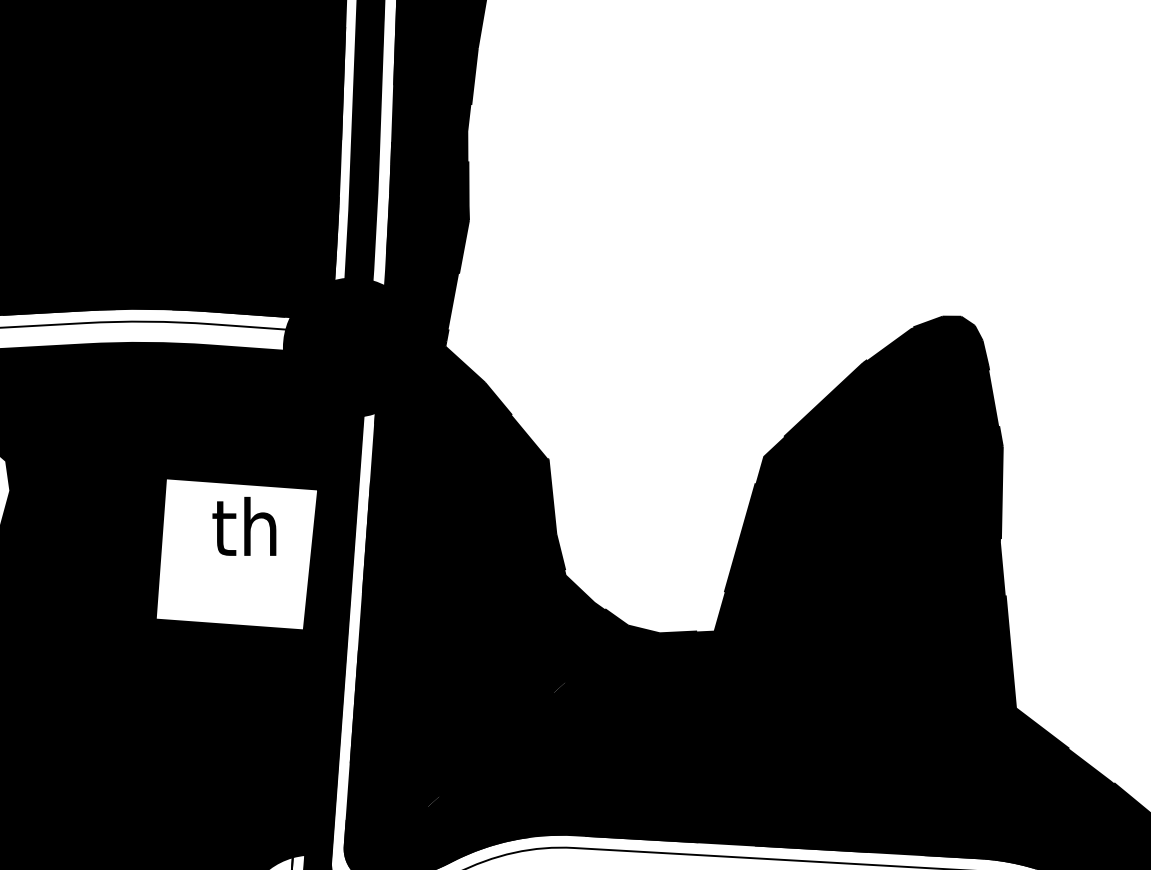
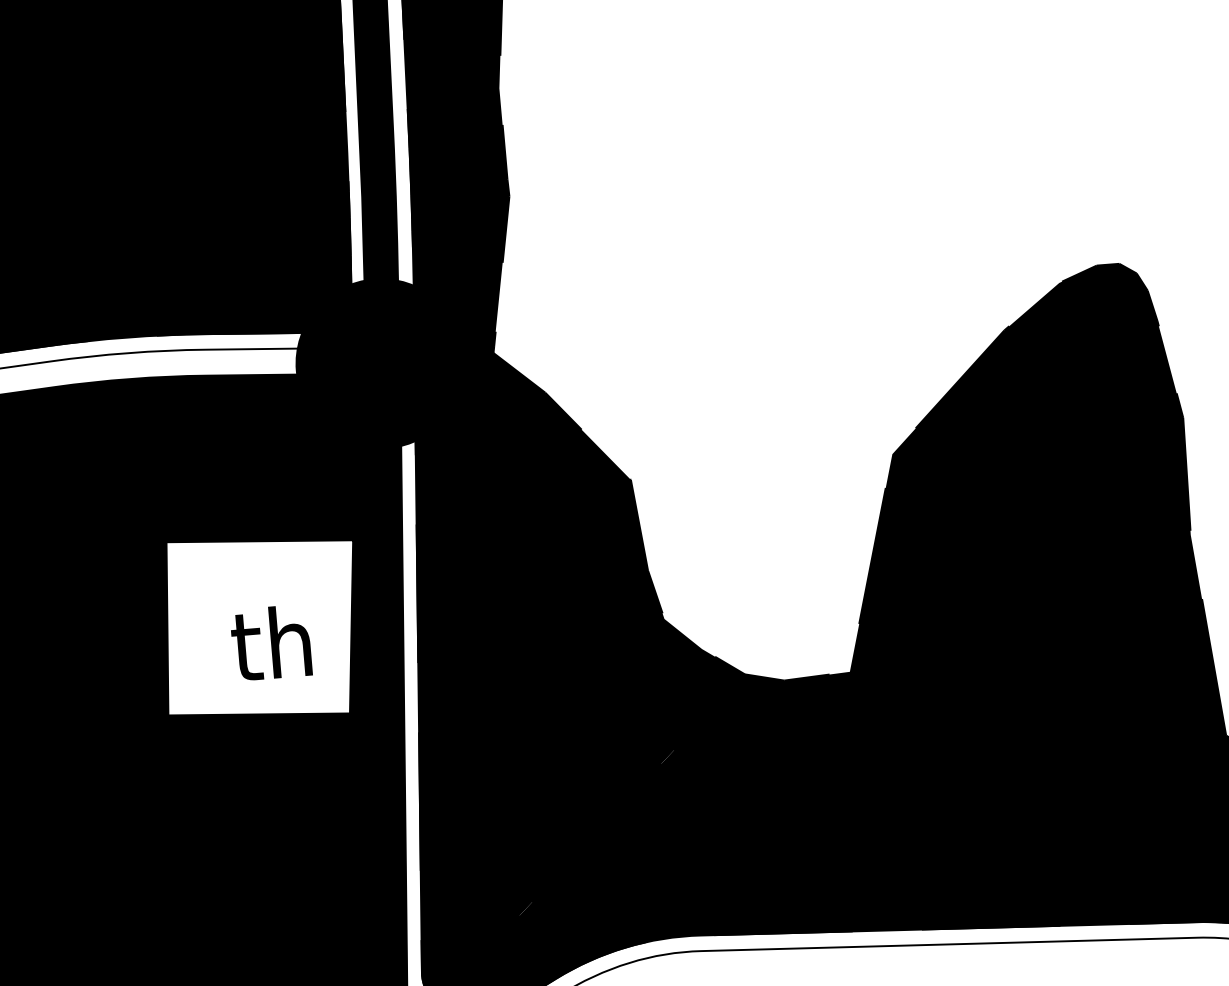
text: (244, 525) -> (271, 641), moved

